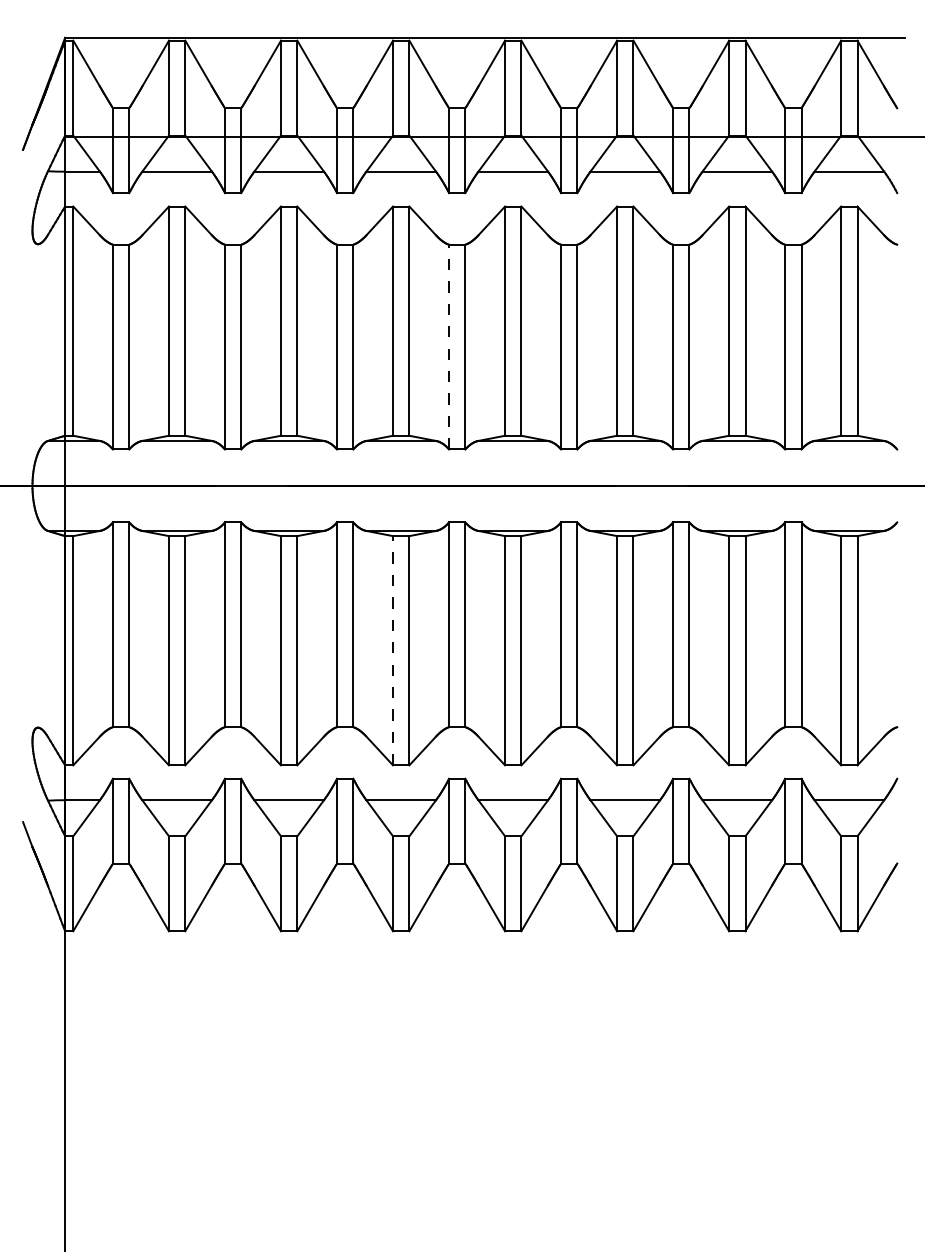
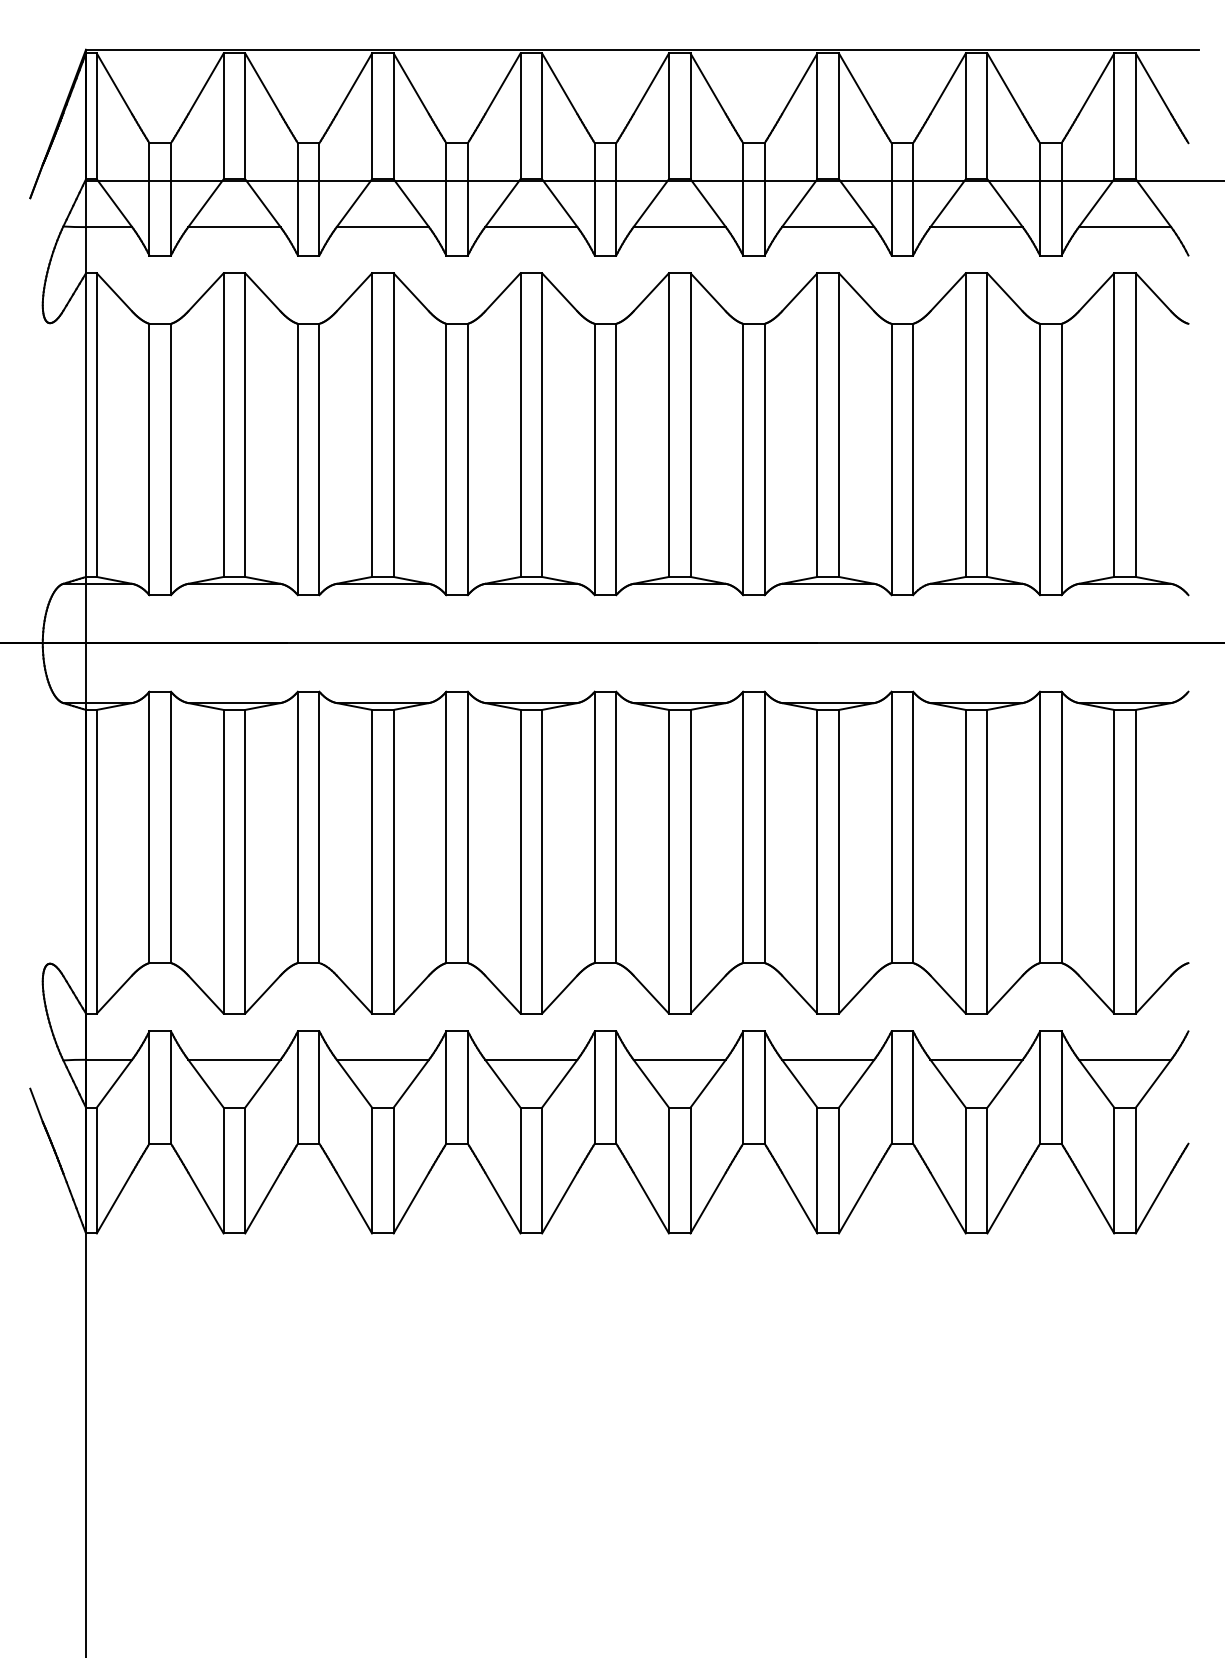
line: (448, 347) -> (594, 459), dashed -> solid
line: (393, 650) -> (520, 861), dashed -> solid

